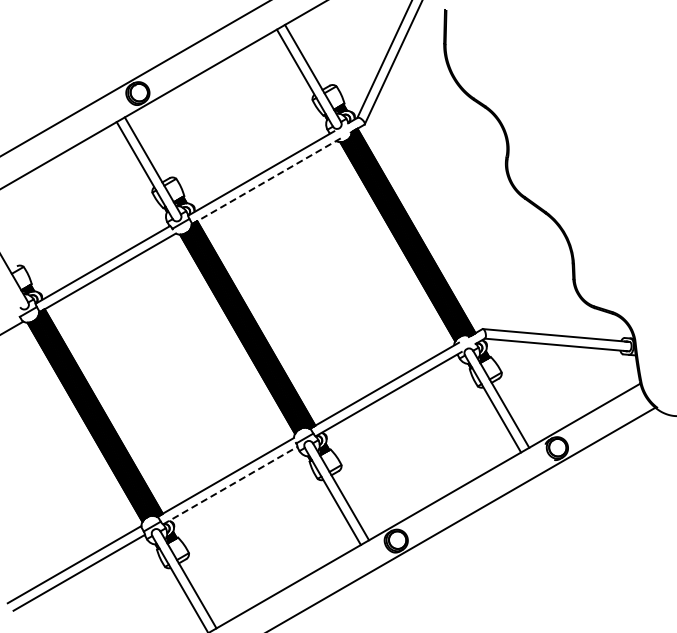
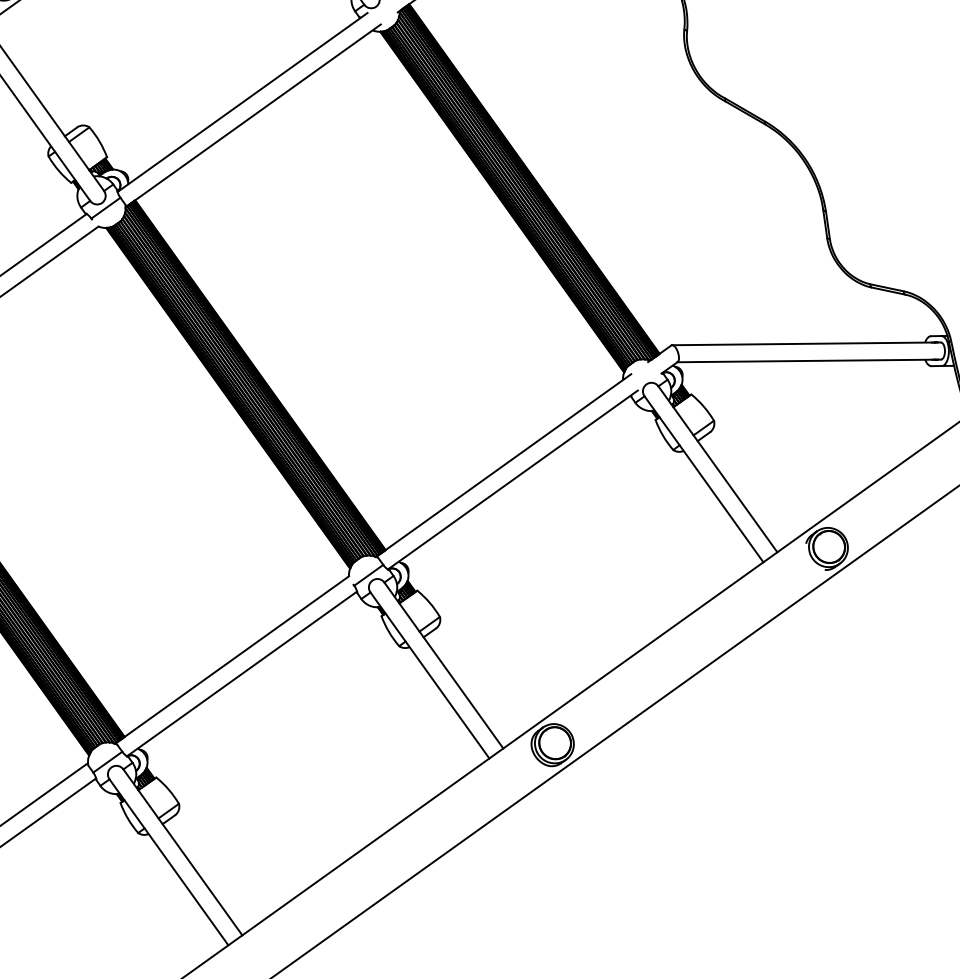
line: (266, 181) -> (253, 116), dashed -> solid
line: (230, 485) -> (242, 673), dashed -> solid

